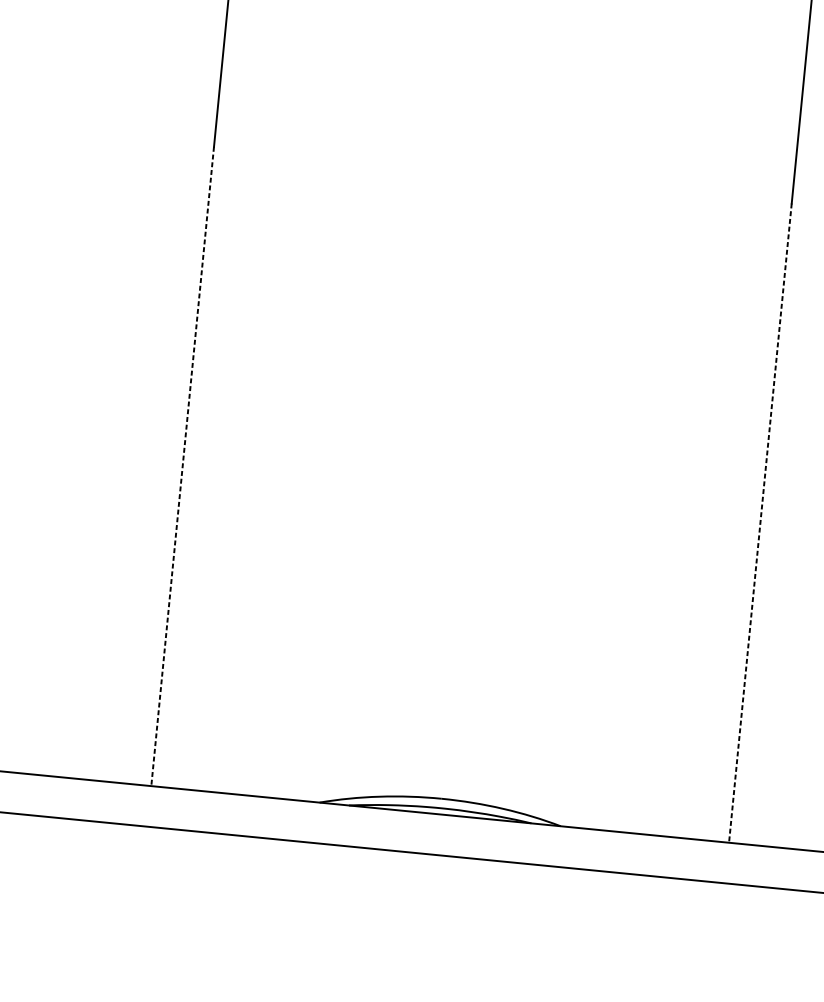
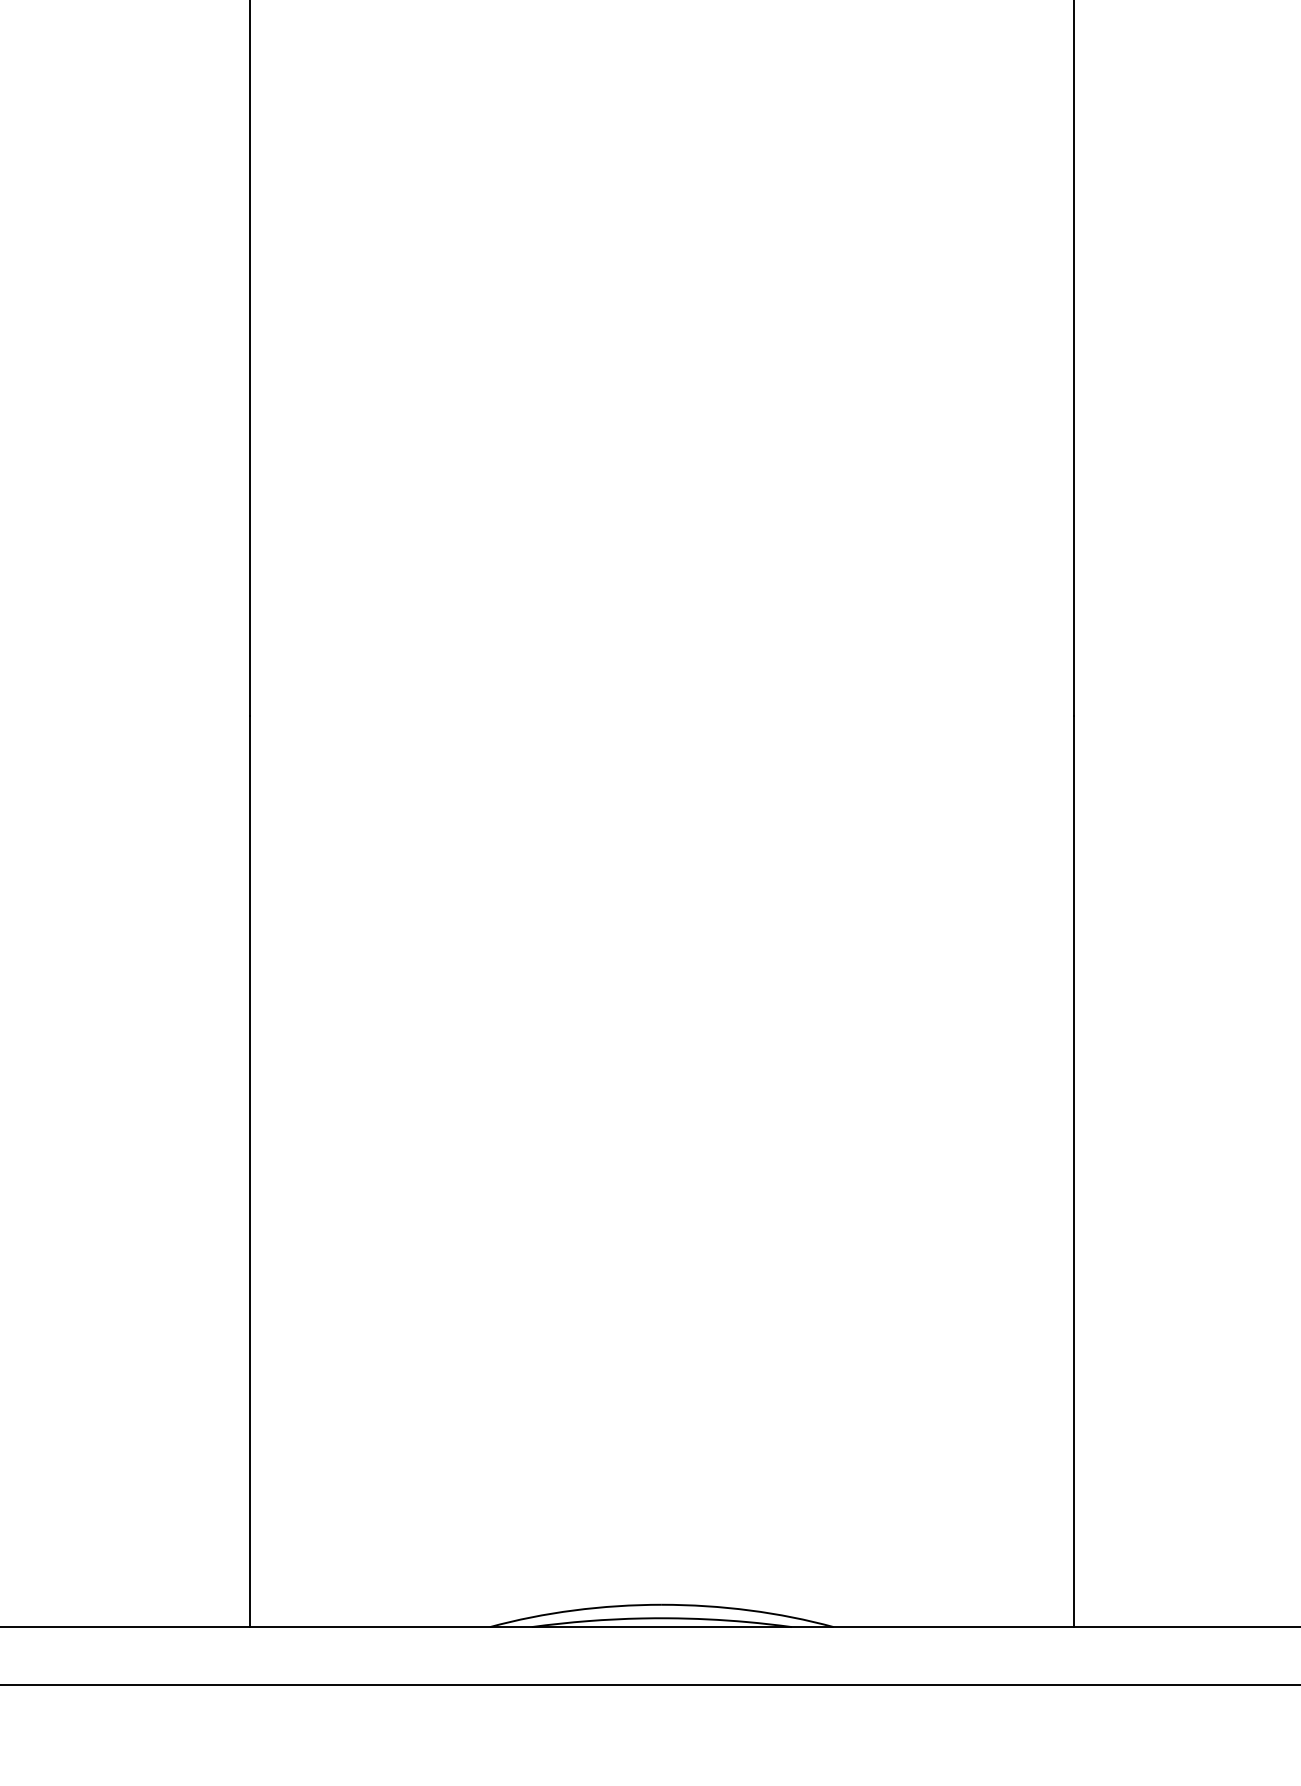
line: (182, 466) -> (250, 1171), dashed -> solid
line: (760, 523) -> (1073, 1171), dashed -> solid

